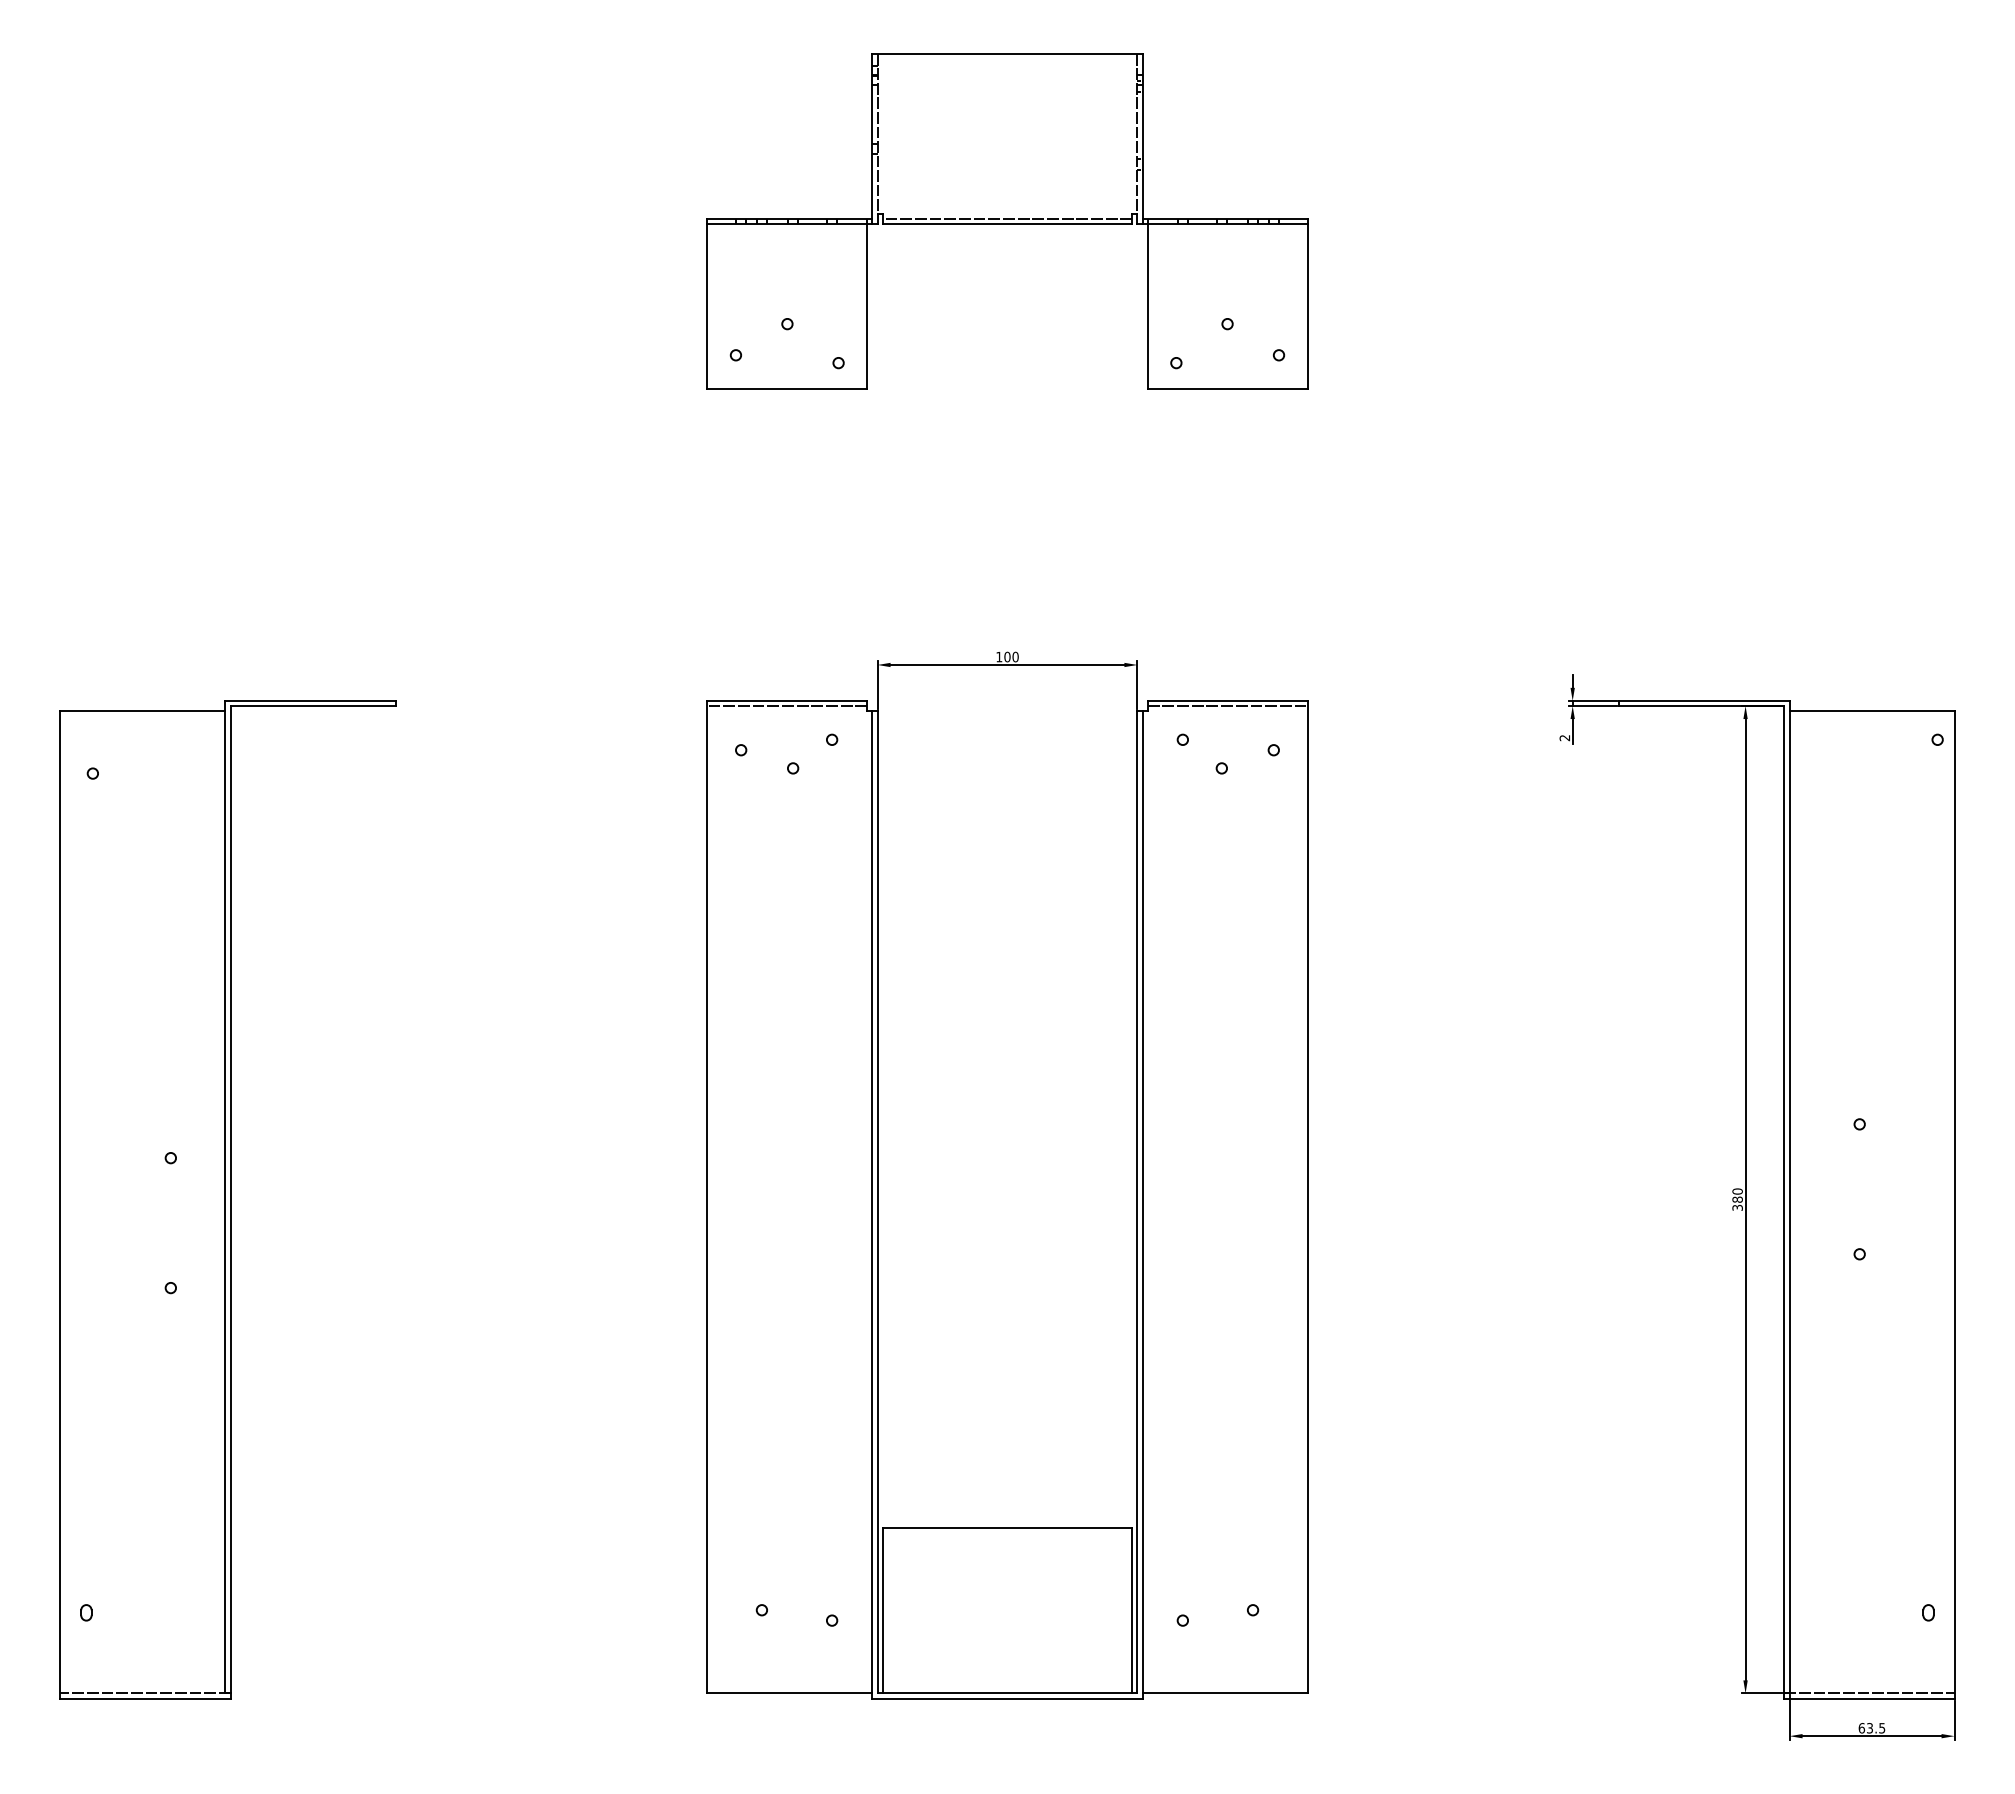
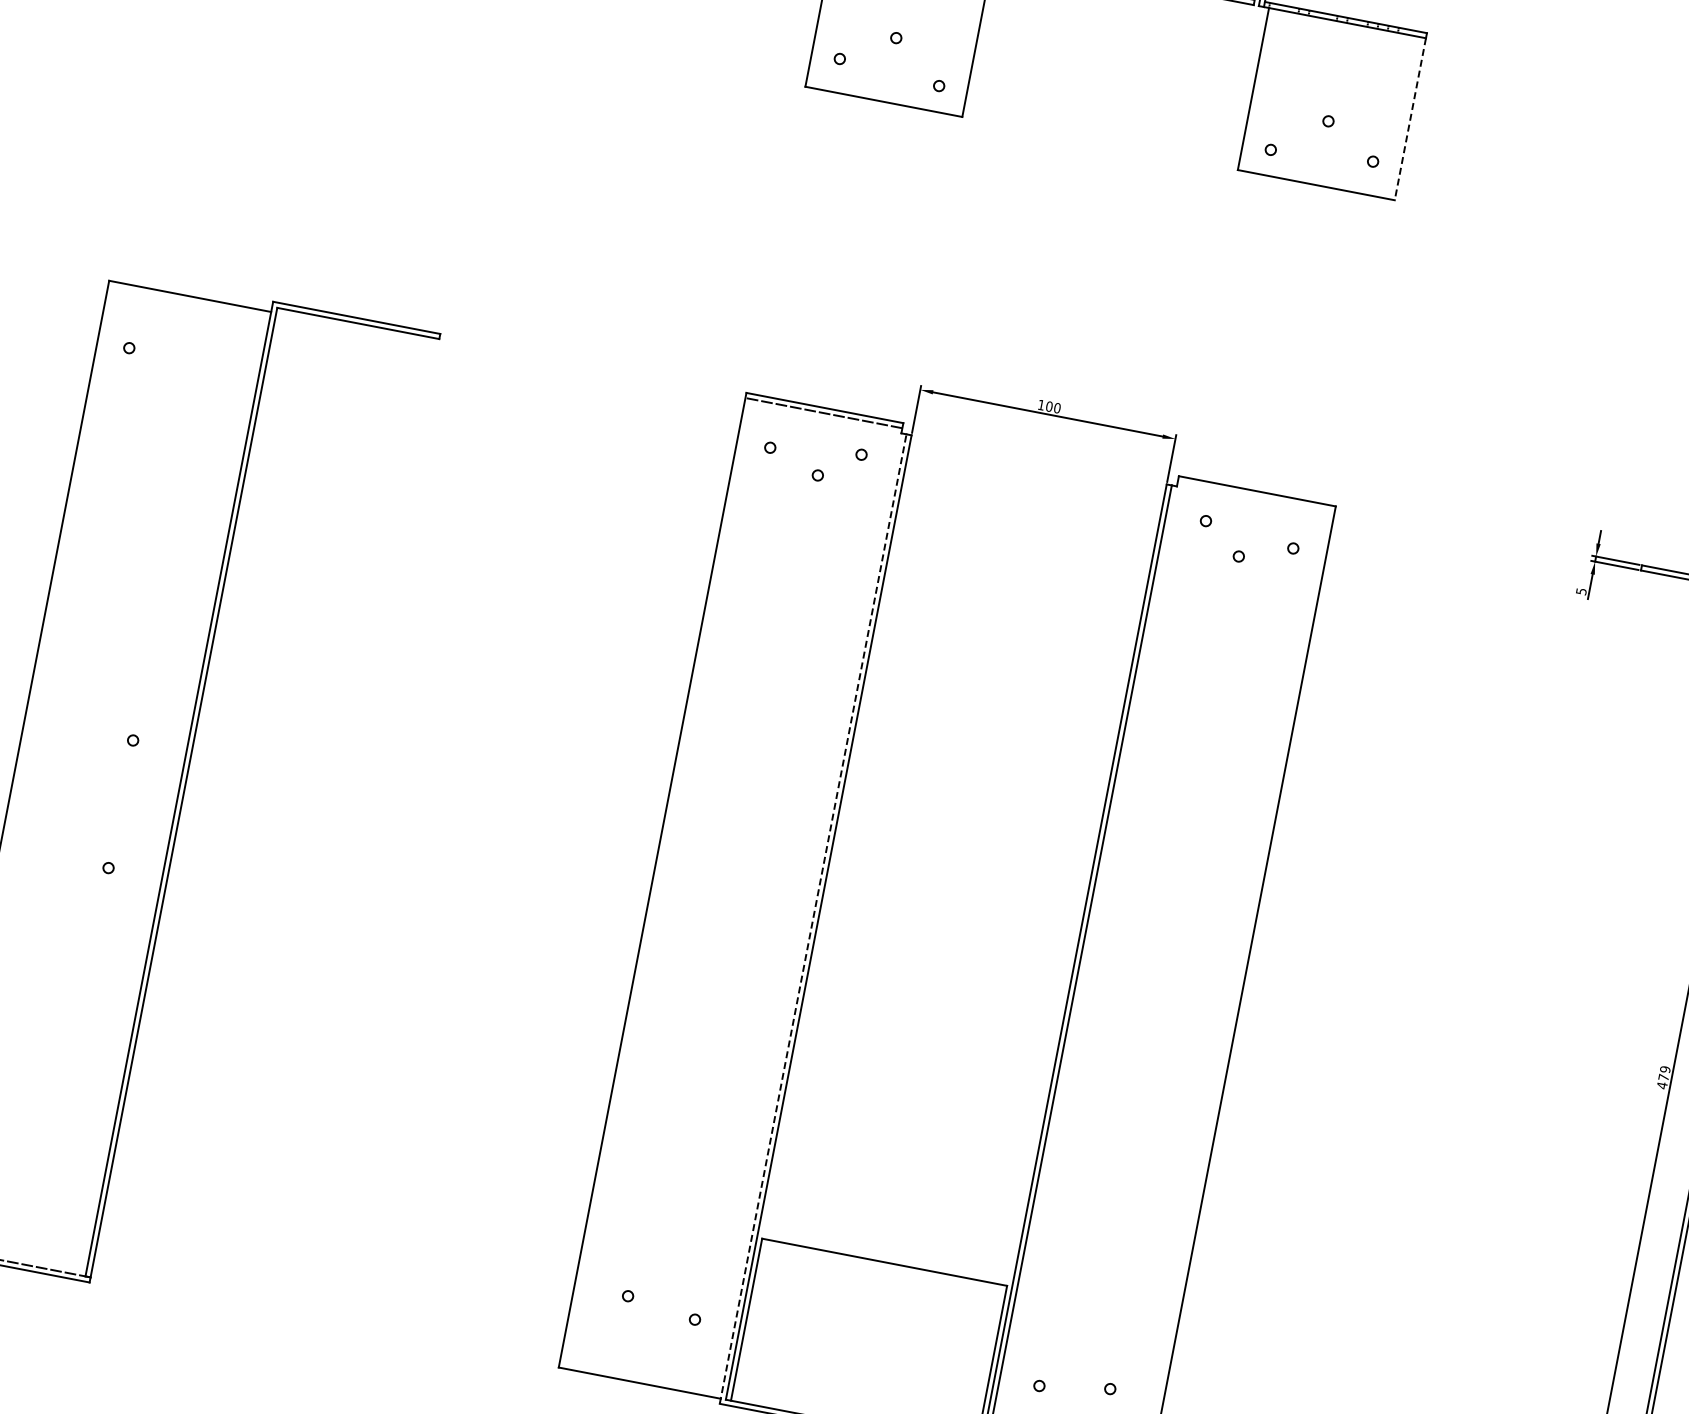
line: (1307, 307) -> (1410, 120), solid -> dashed
line: (1227, 706) -> (1256, 496), removed
text: (1564, 738) -> (1580, 591), 2 -> 5
text: (1737, 1199) -> (1663, 1077), 380 -> 479
line: (872, 1204) -> (813, 918), solid -> dashed

